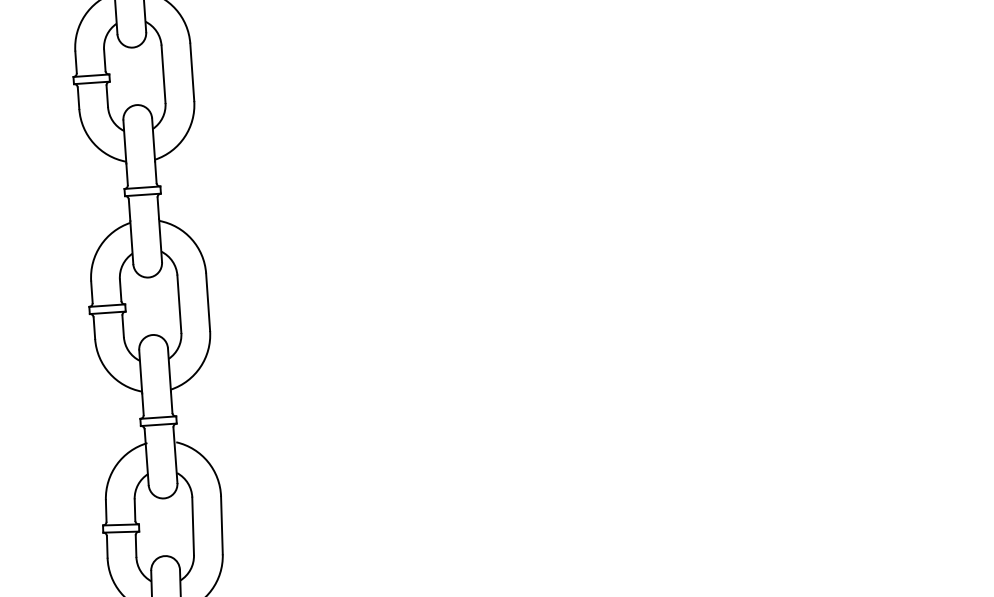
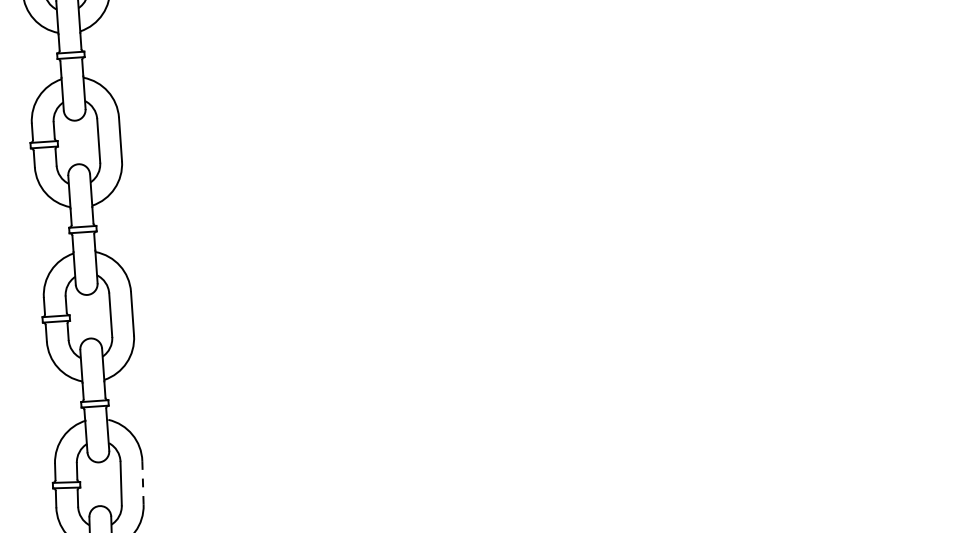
line: (221, 524) -> (142, 482), solid -> dashed

